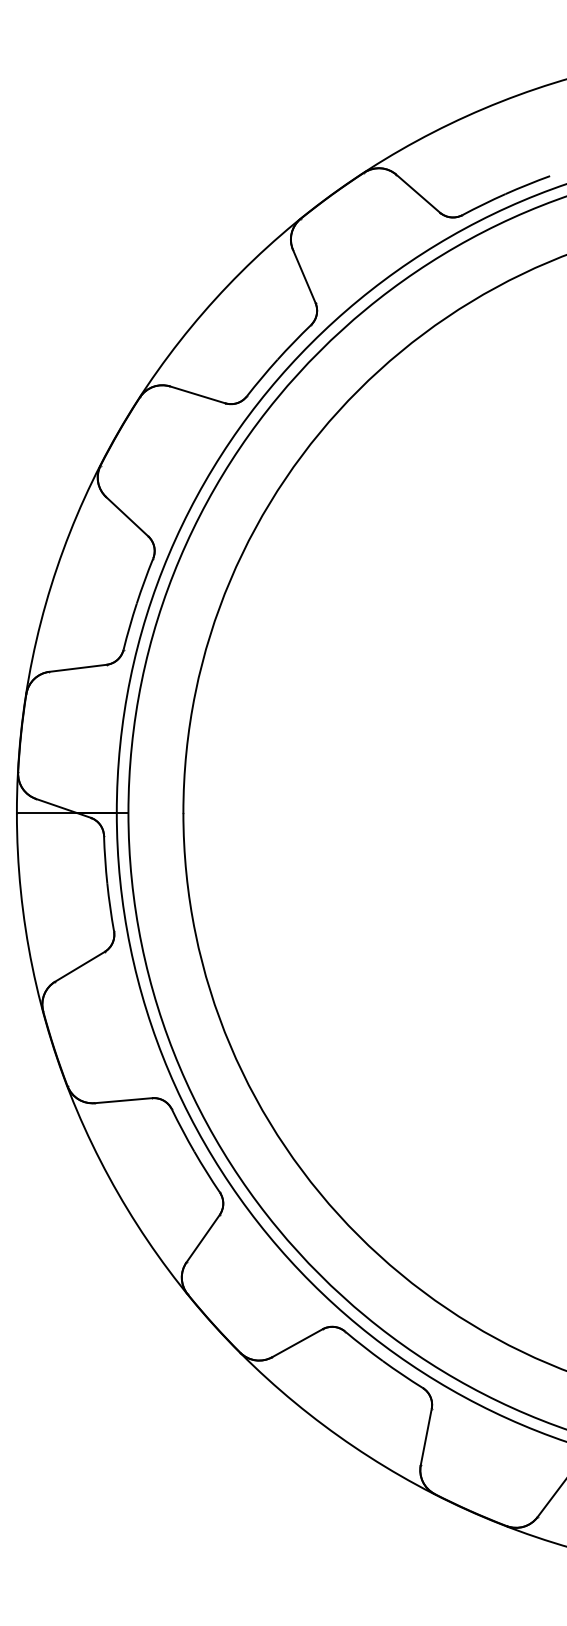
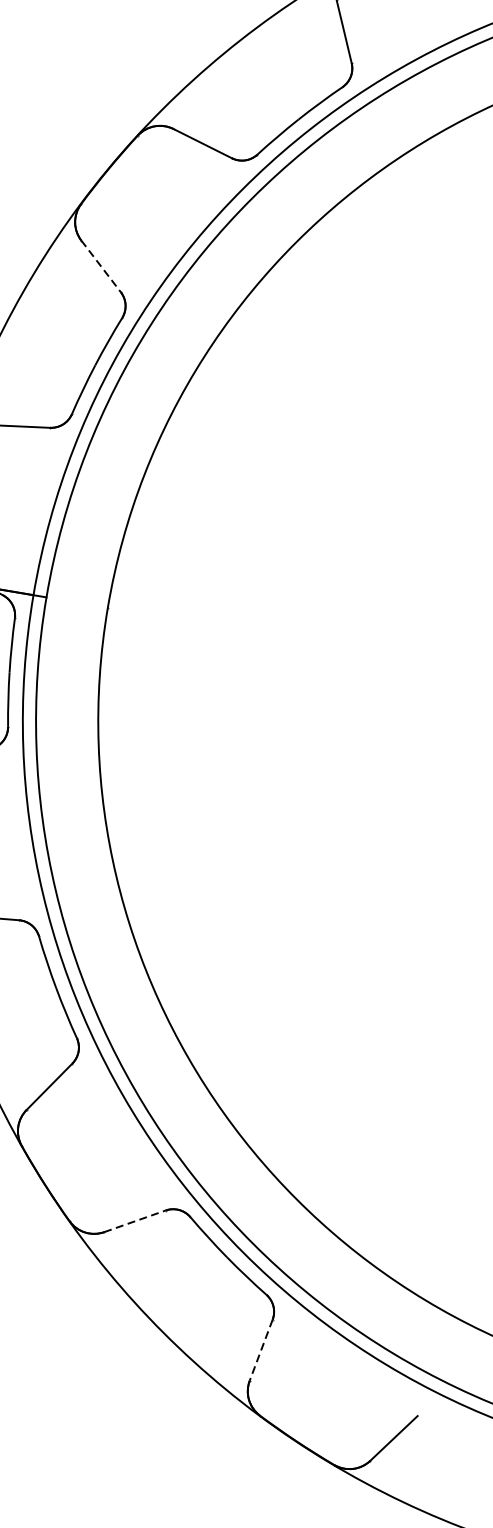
line: (127, 516) -> (101, 266), solid -> dashed
line: (297, 1343) -> (135, 1221), solid -> dashed
line: (426, 1436) -> (261, 1349), solid -> dashed

